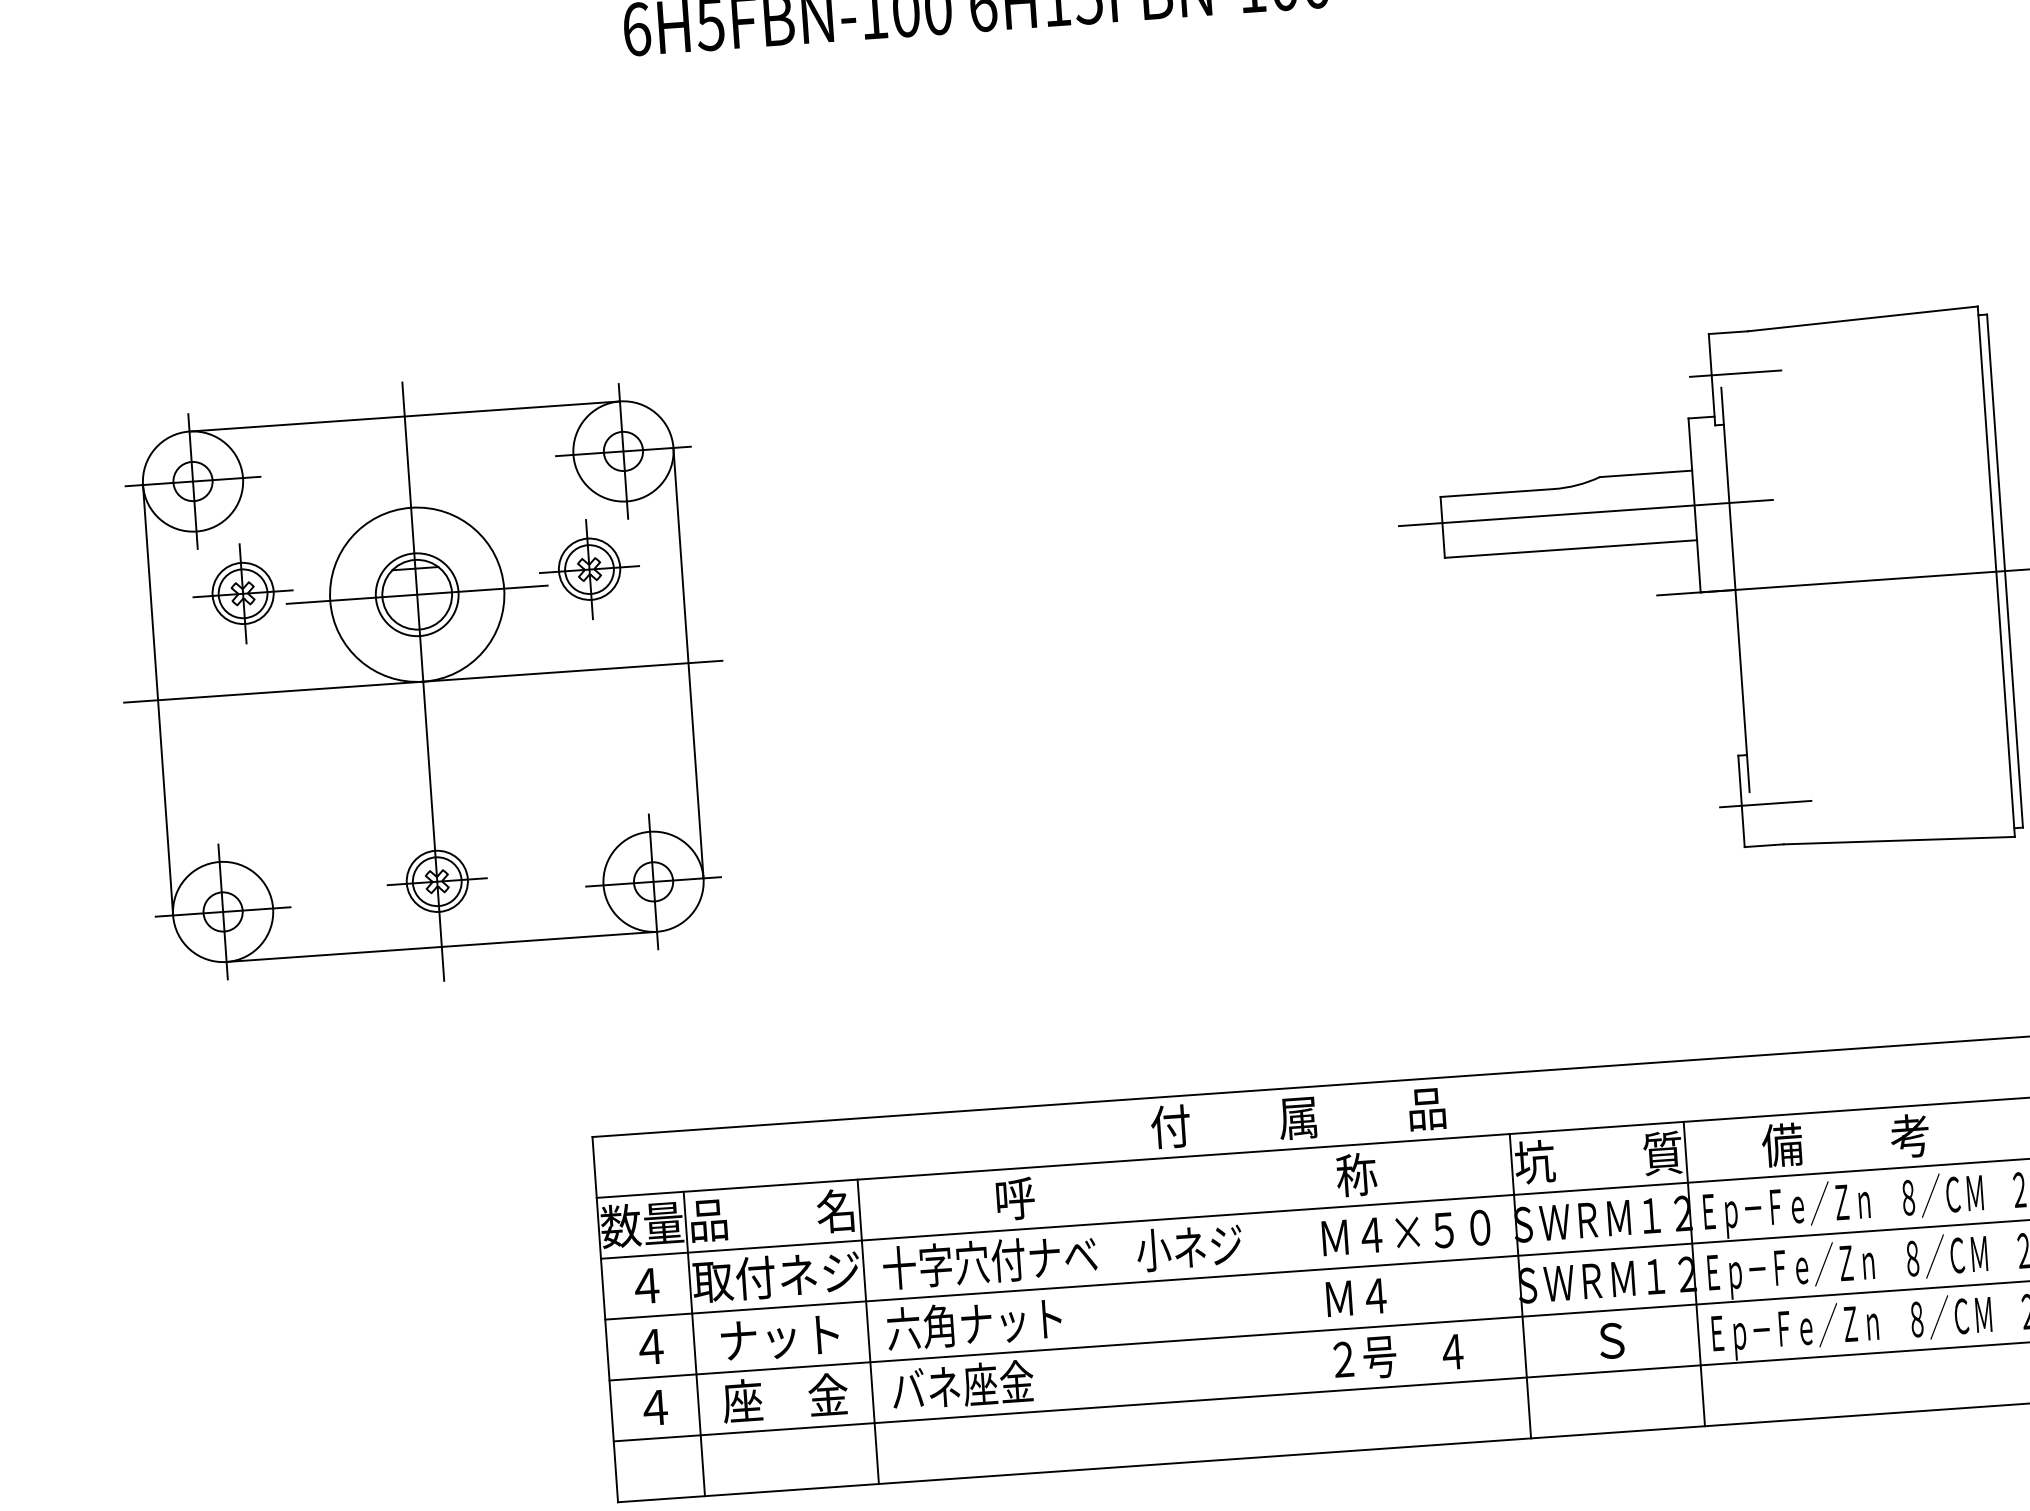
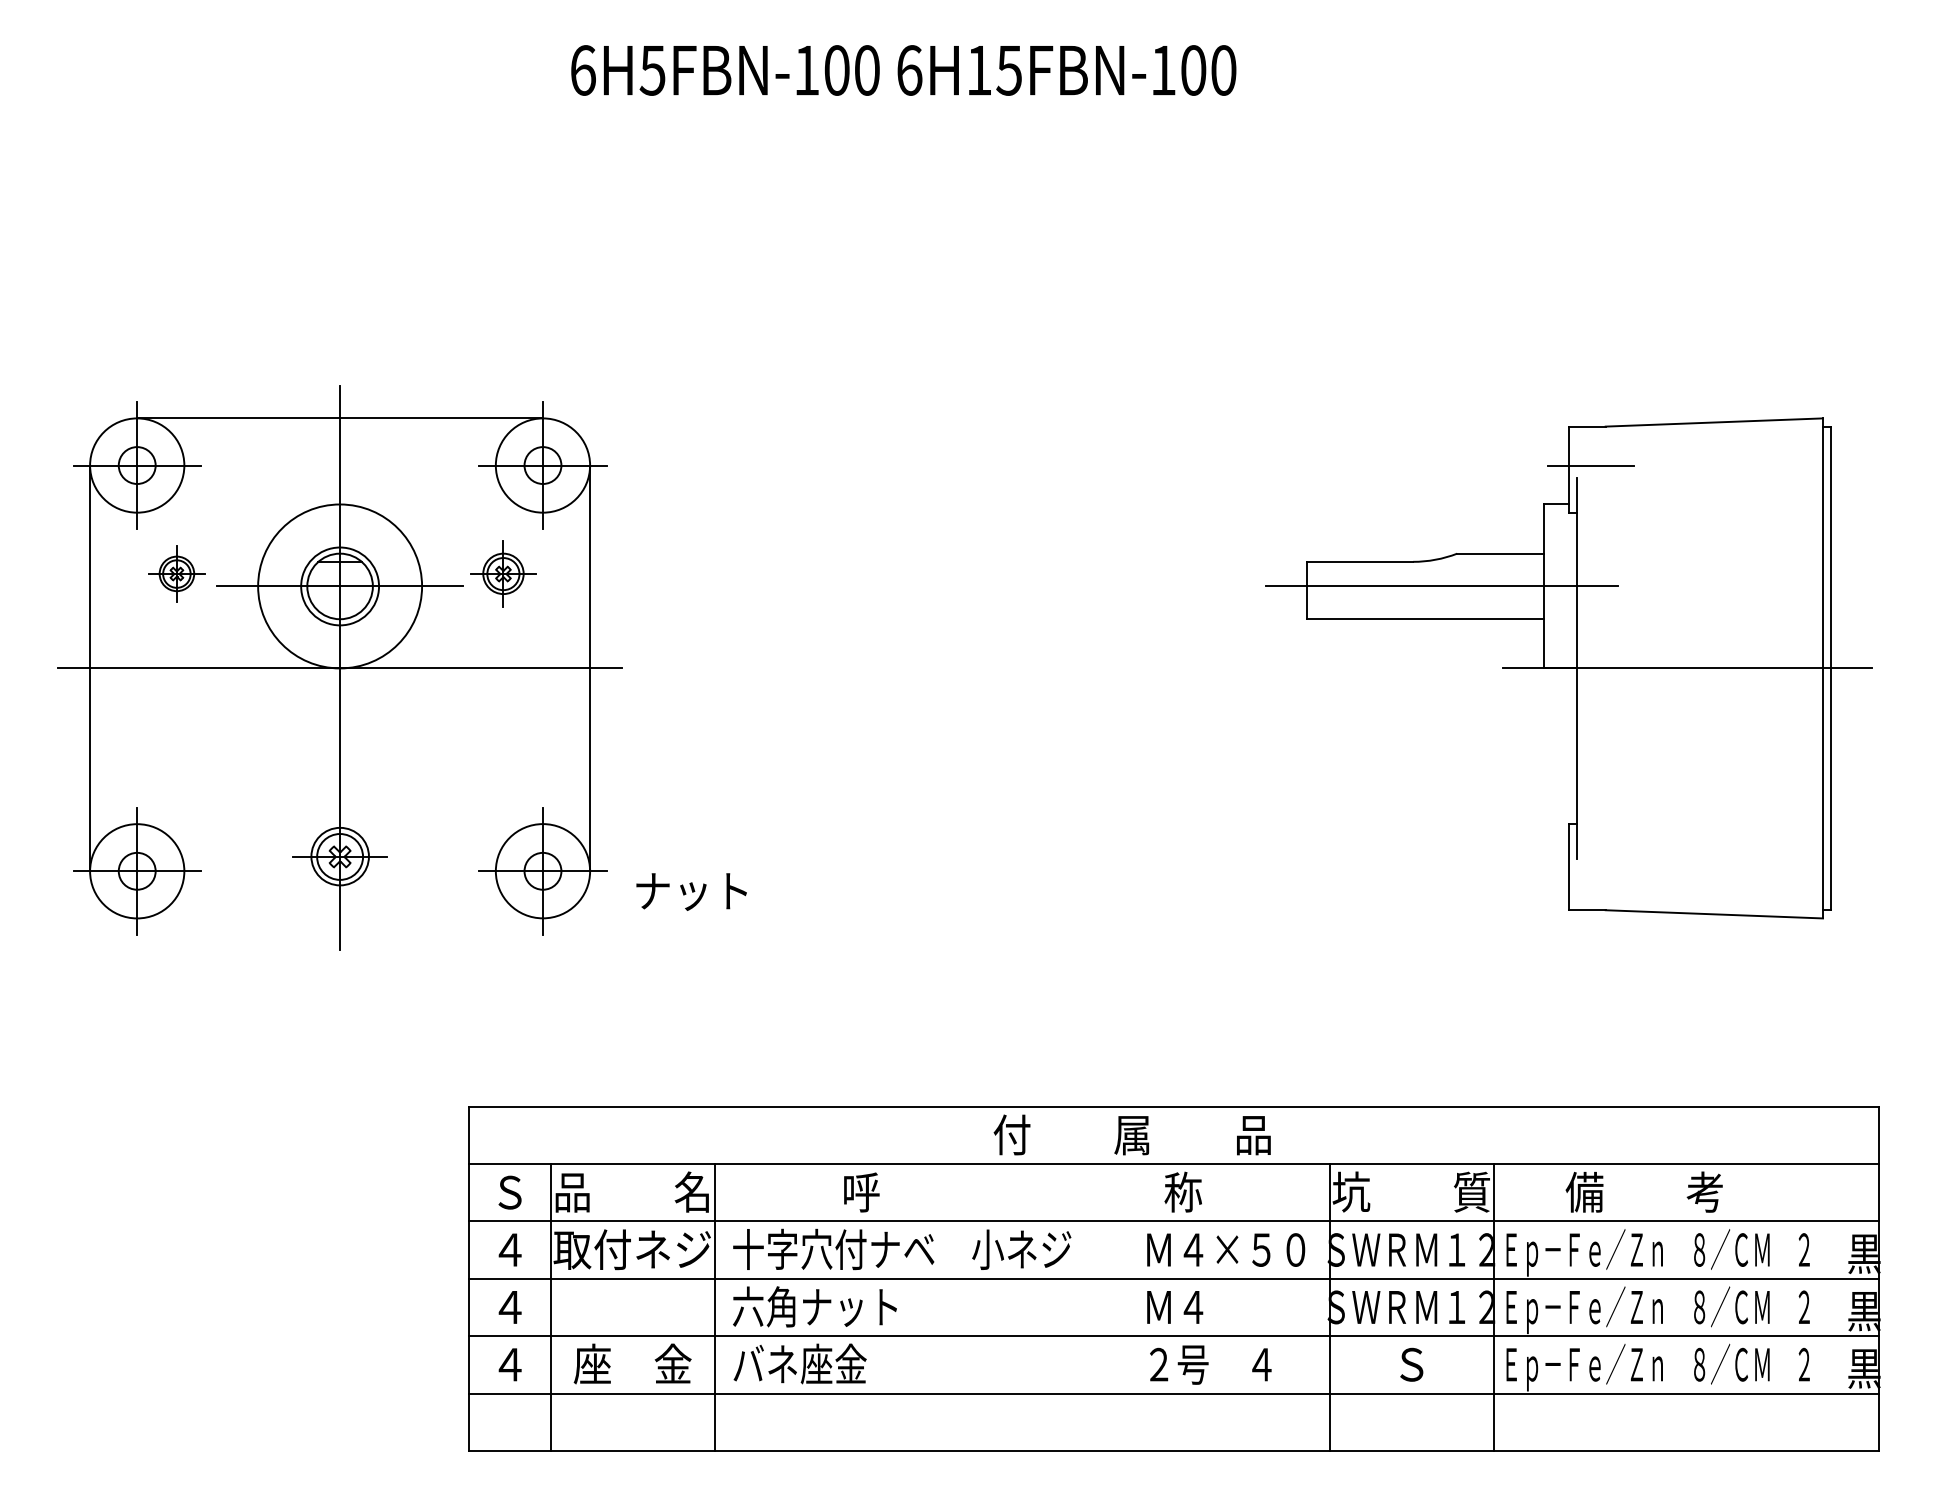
part: (589, 568) -> (503, 573), size x0.7
part: (242, 593) -> (176, 573), size x0.6
line: (1765, 804) -> (1591, 871), removed
line: (441, 947) -> (339, 918), removed
text: (641, 1224) -> (509, 1191), 数量 -> Ｓ
text: (779, 1338) -> (691, 891), moved

